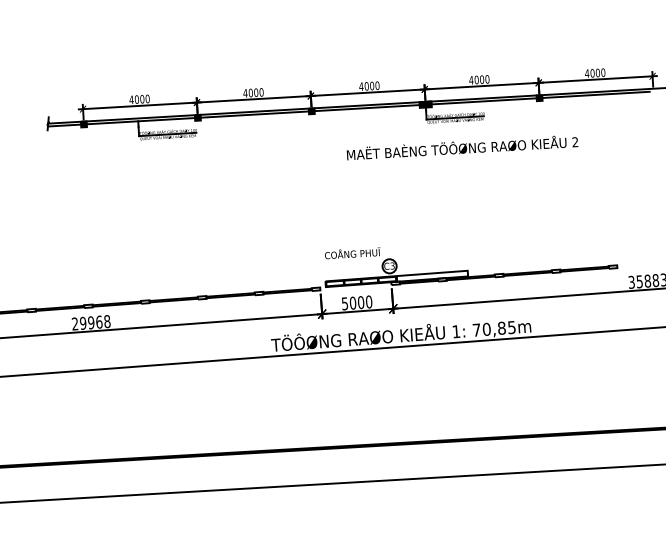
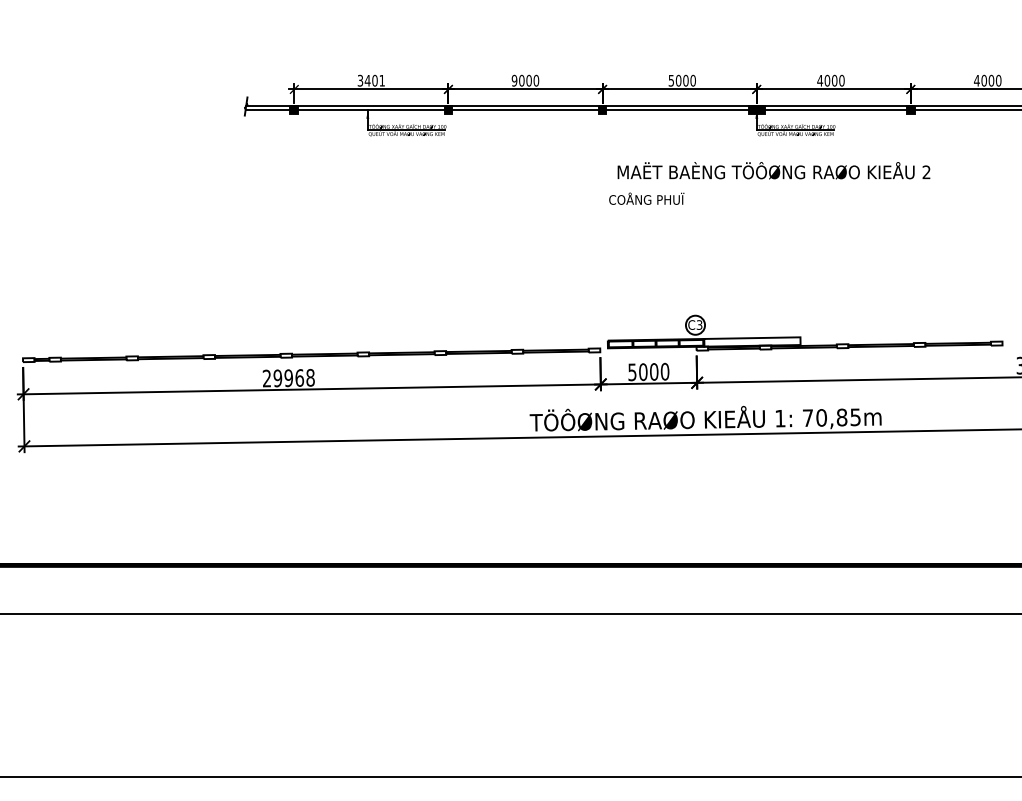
text: (361, 86) -> (671, 80), 4000 -> 5000
text: (245, 93) -> (514, 80), 4000 -> 9000
text: (139, 99) -> (371, 80), 4000 -> 3401
text: (462, 147) -> (773, 170), moved
text: (352, 253) -> (646, 198), moved

